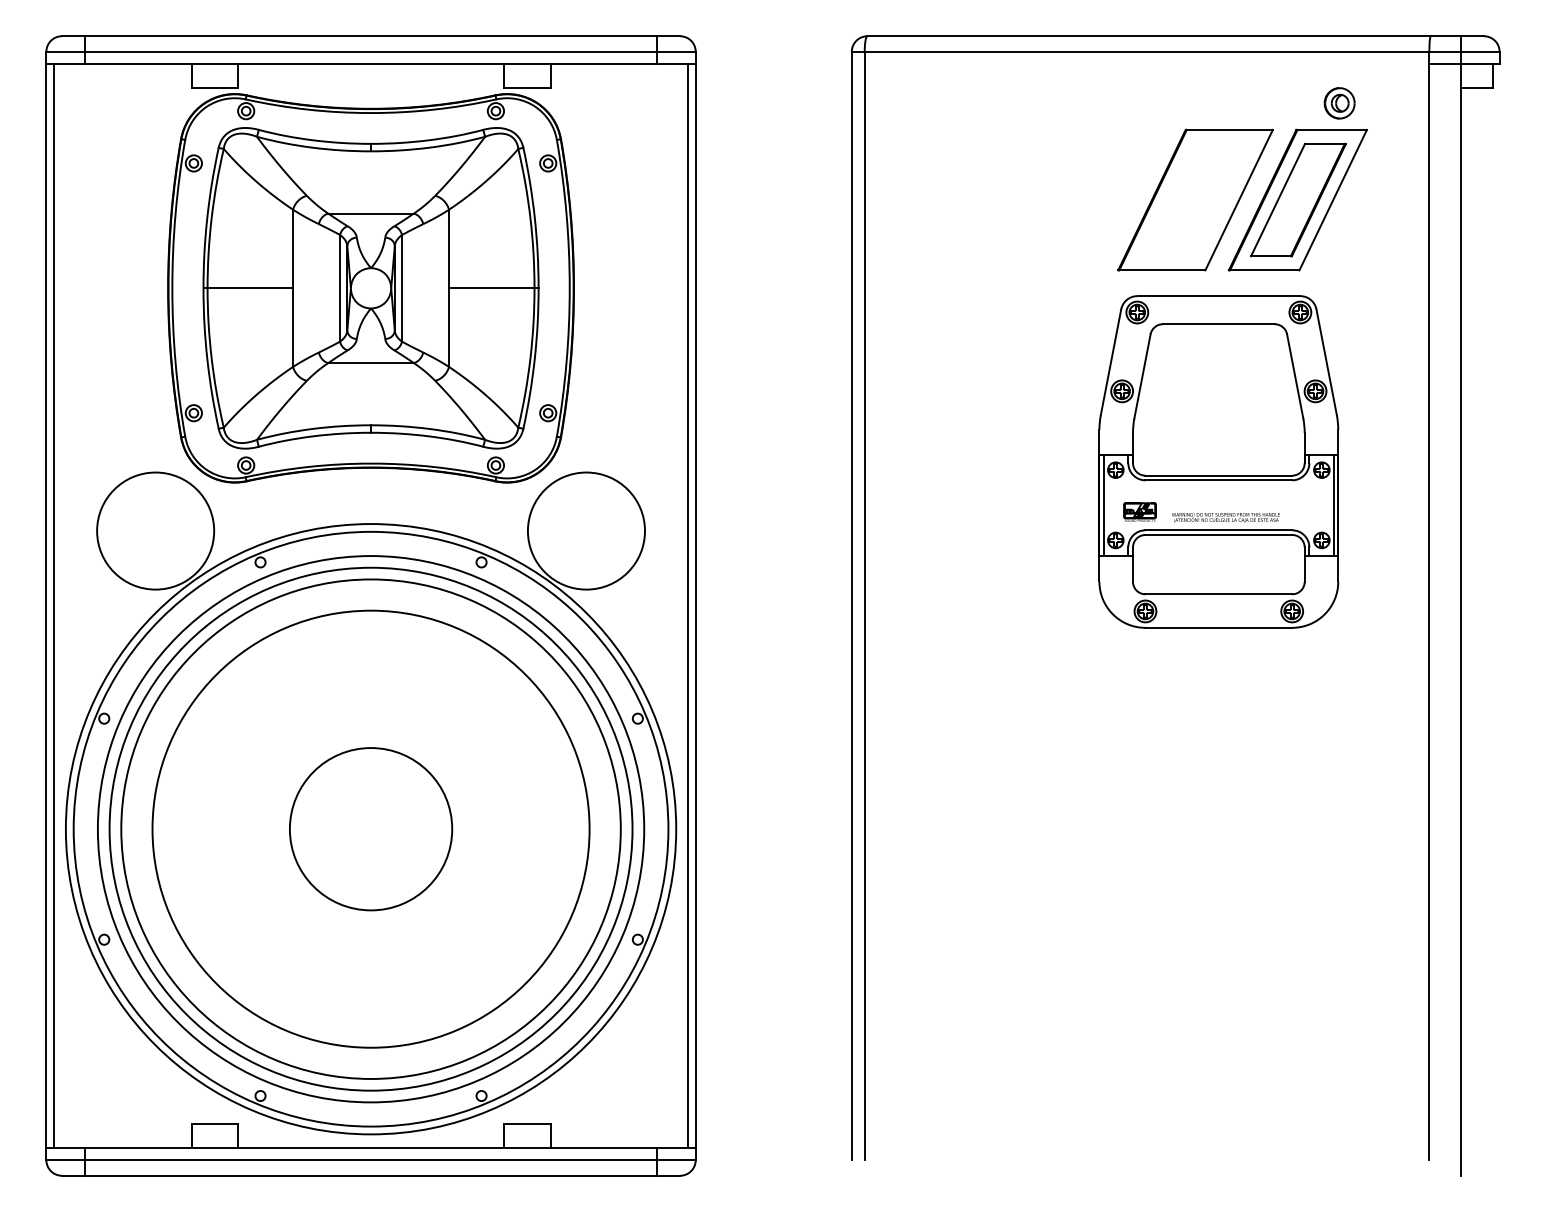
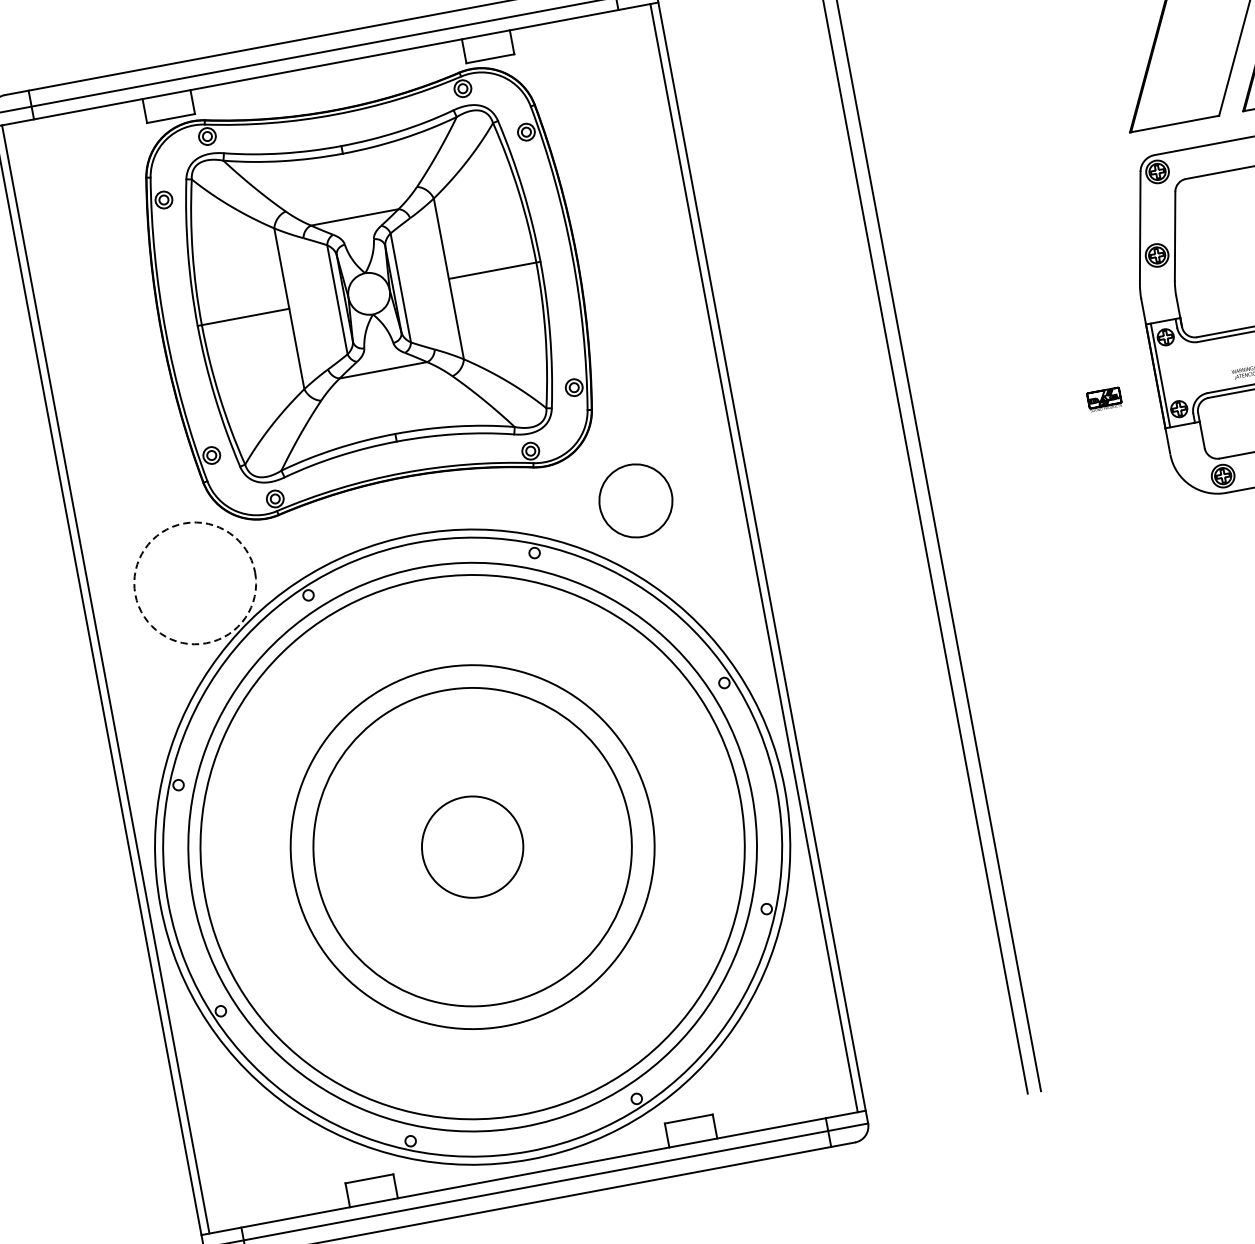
part: (1139, 511) -> (1103, 398), moved
circle: (155, 530) -> (194, 582), solid -> dashed
circle: (586, 530) -> (635, 500), size x0.6
circle: (370, 828) -> (471, 846), size x0.7
circle: (370, 828) -> (471, 846), size x0.7
circle: (370, 829) -> (472, 847), size x0.6

